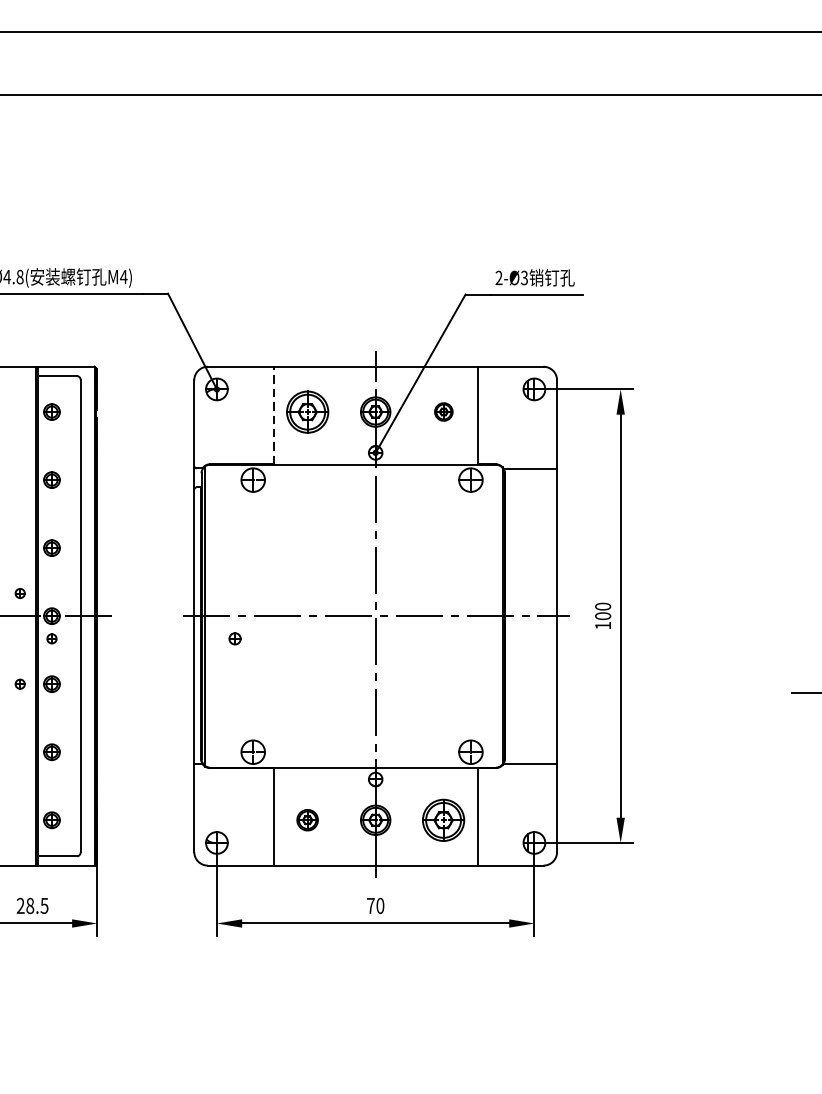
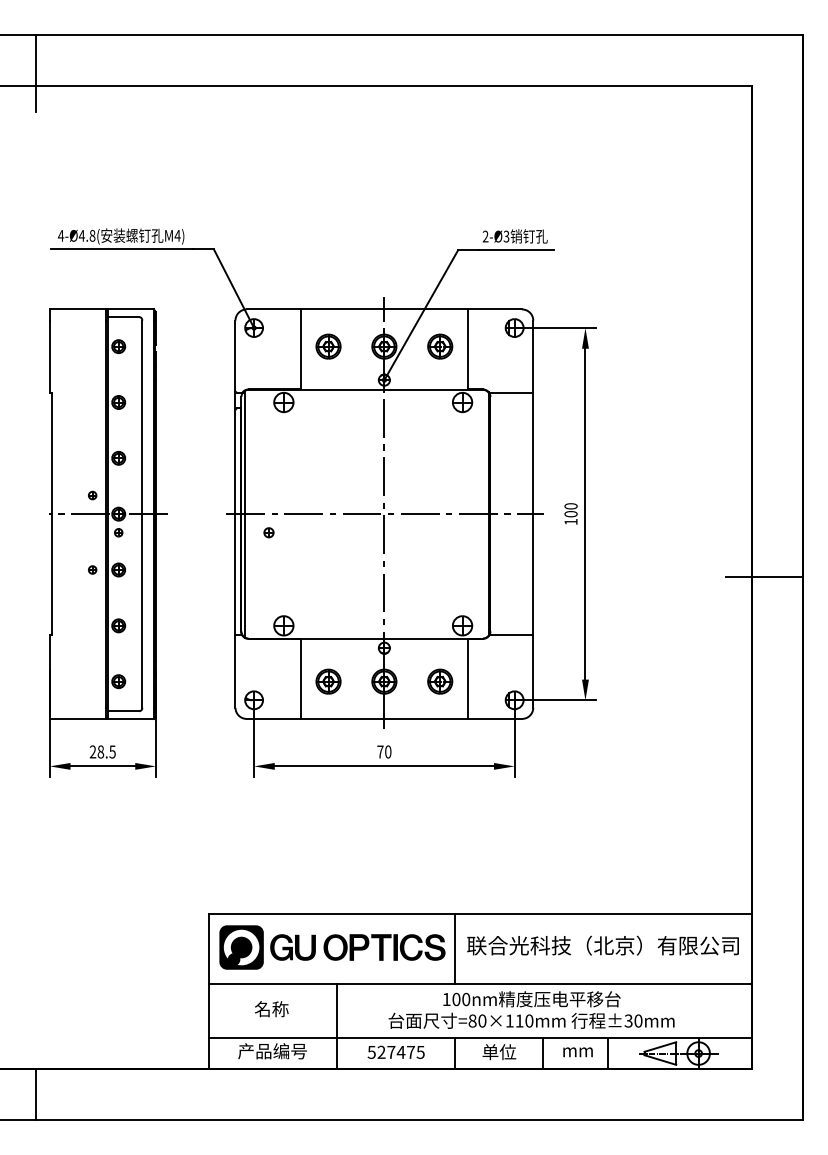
part: (307, 411) -> (328, 346), size x0.71
part: (444, 411) -> (440, 346), size x1.67
line: (273, 414) -> (300, 348), dashed -> solid
part: (307, 820) -> (328, 681), size x1.43
part: (444, 820) -> (440, 681), size x0.71

